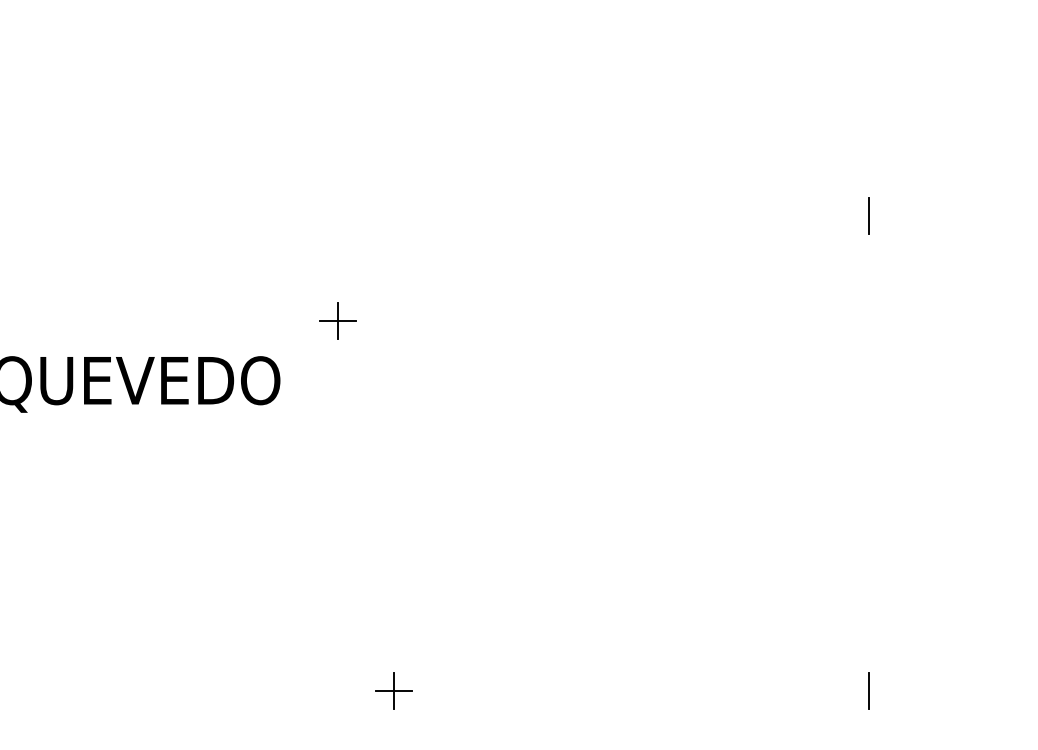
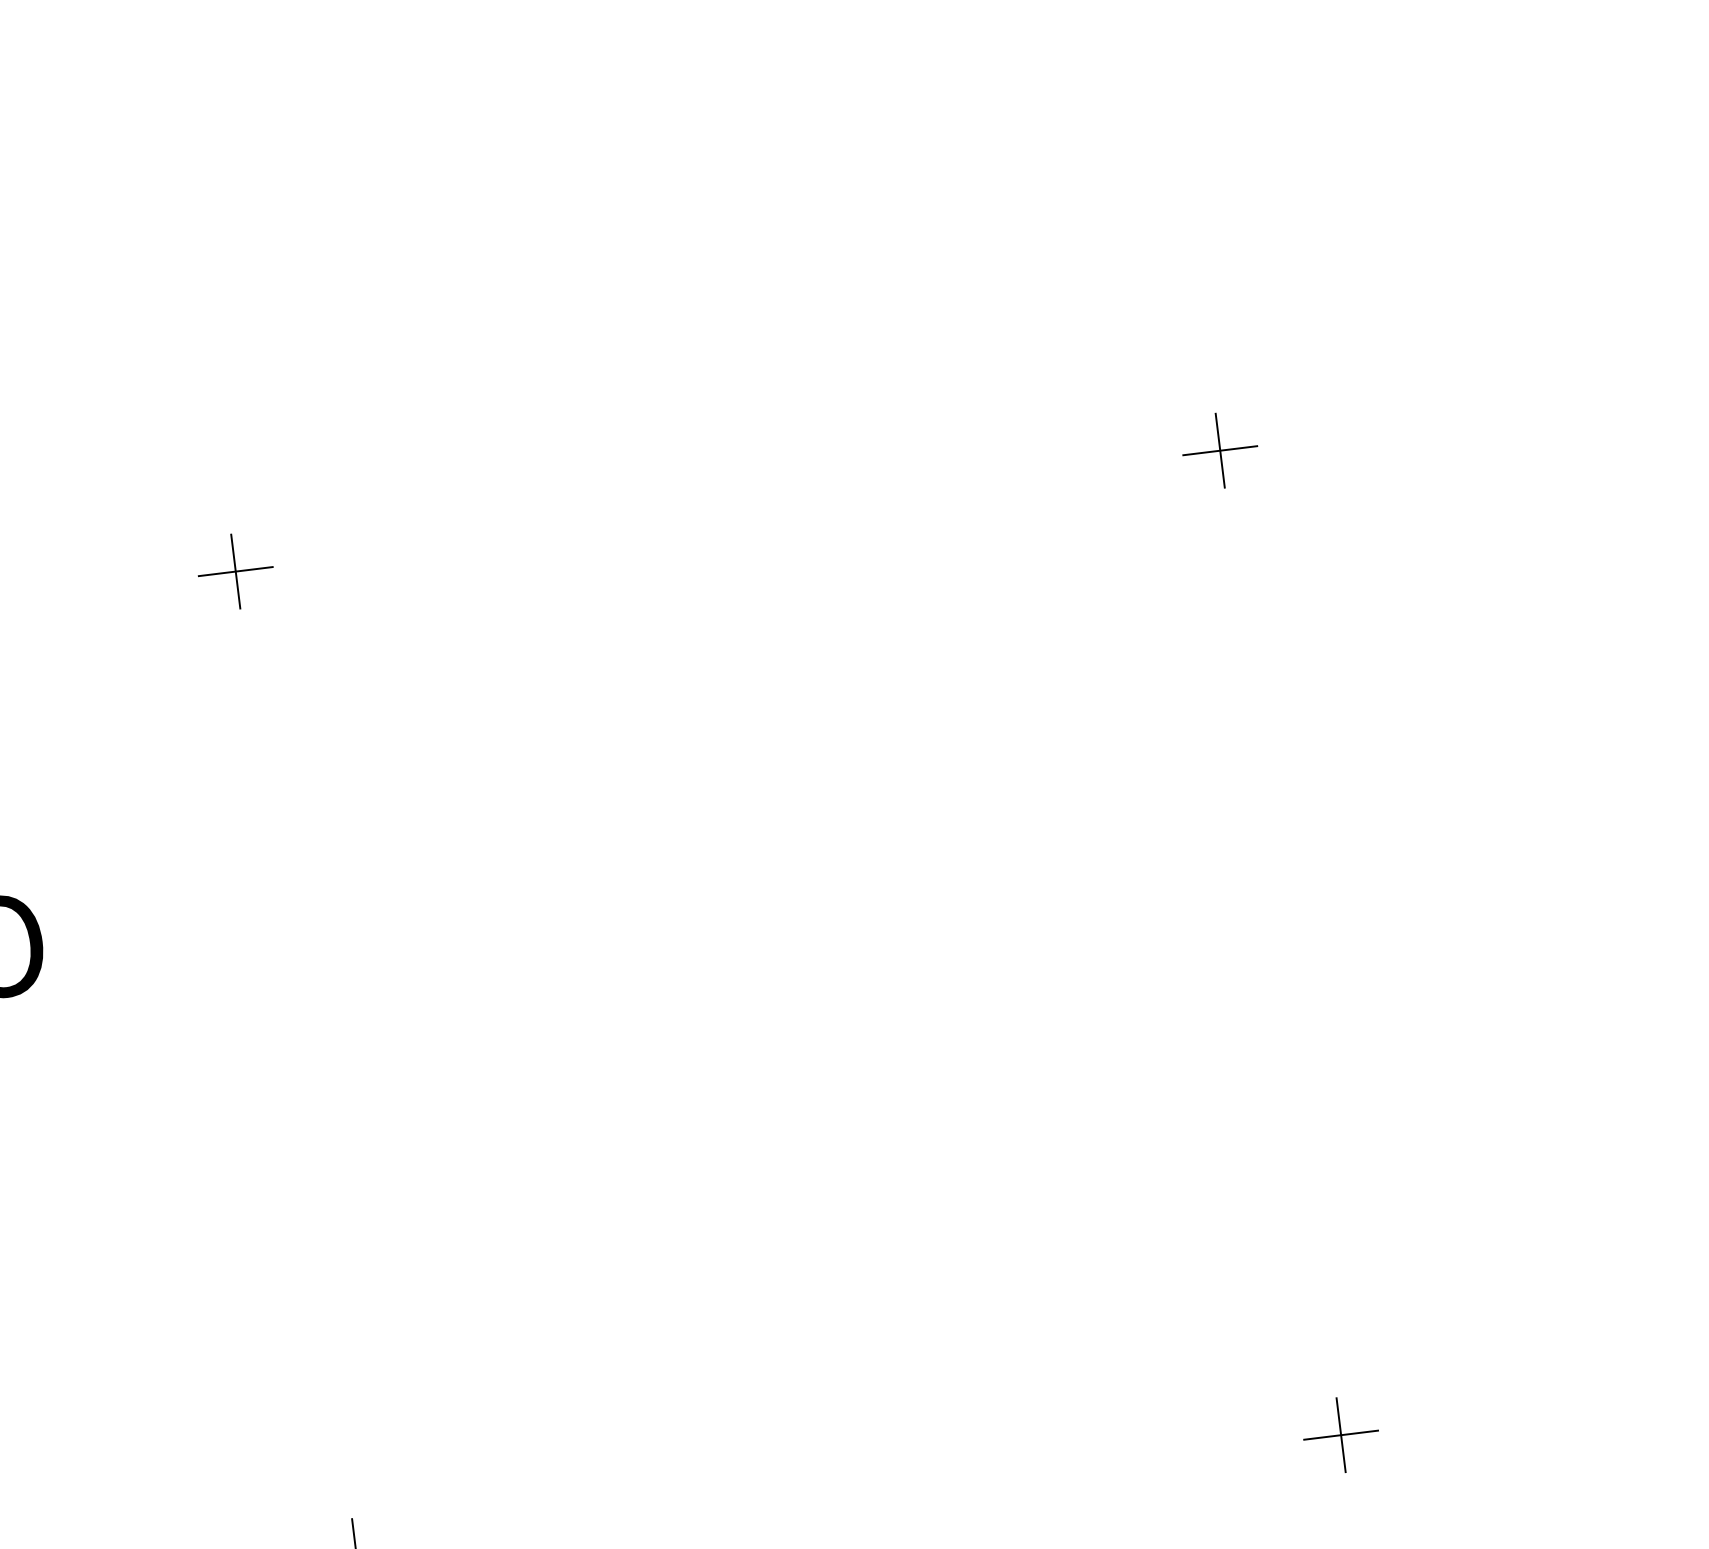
line: (868, 215) -> (1218, 449), added
part: (337, 320) -> (234, 570), moved
line: (868, 691) -> (1340, 1436), added

